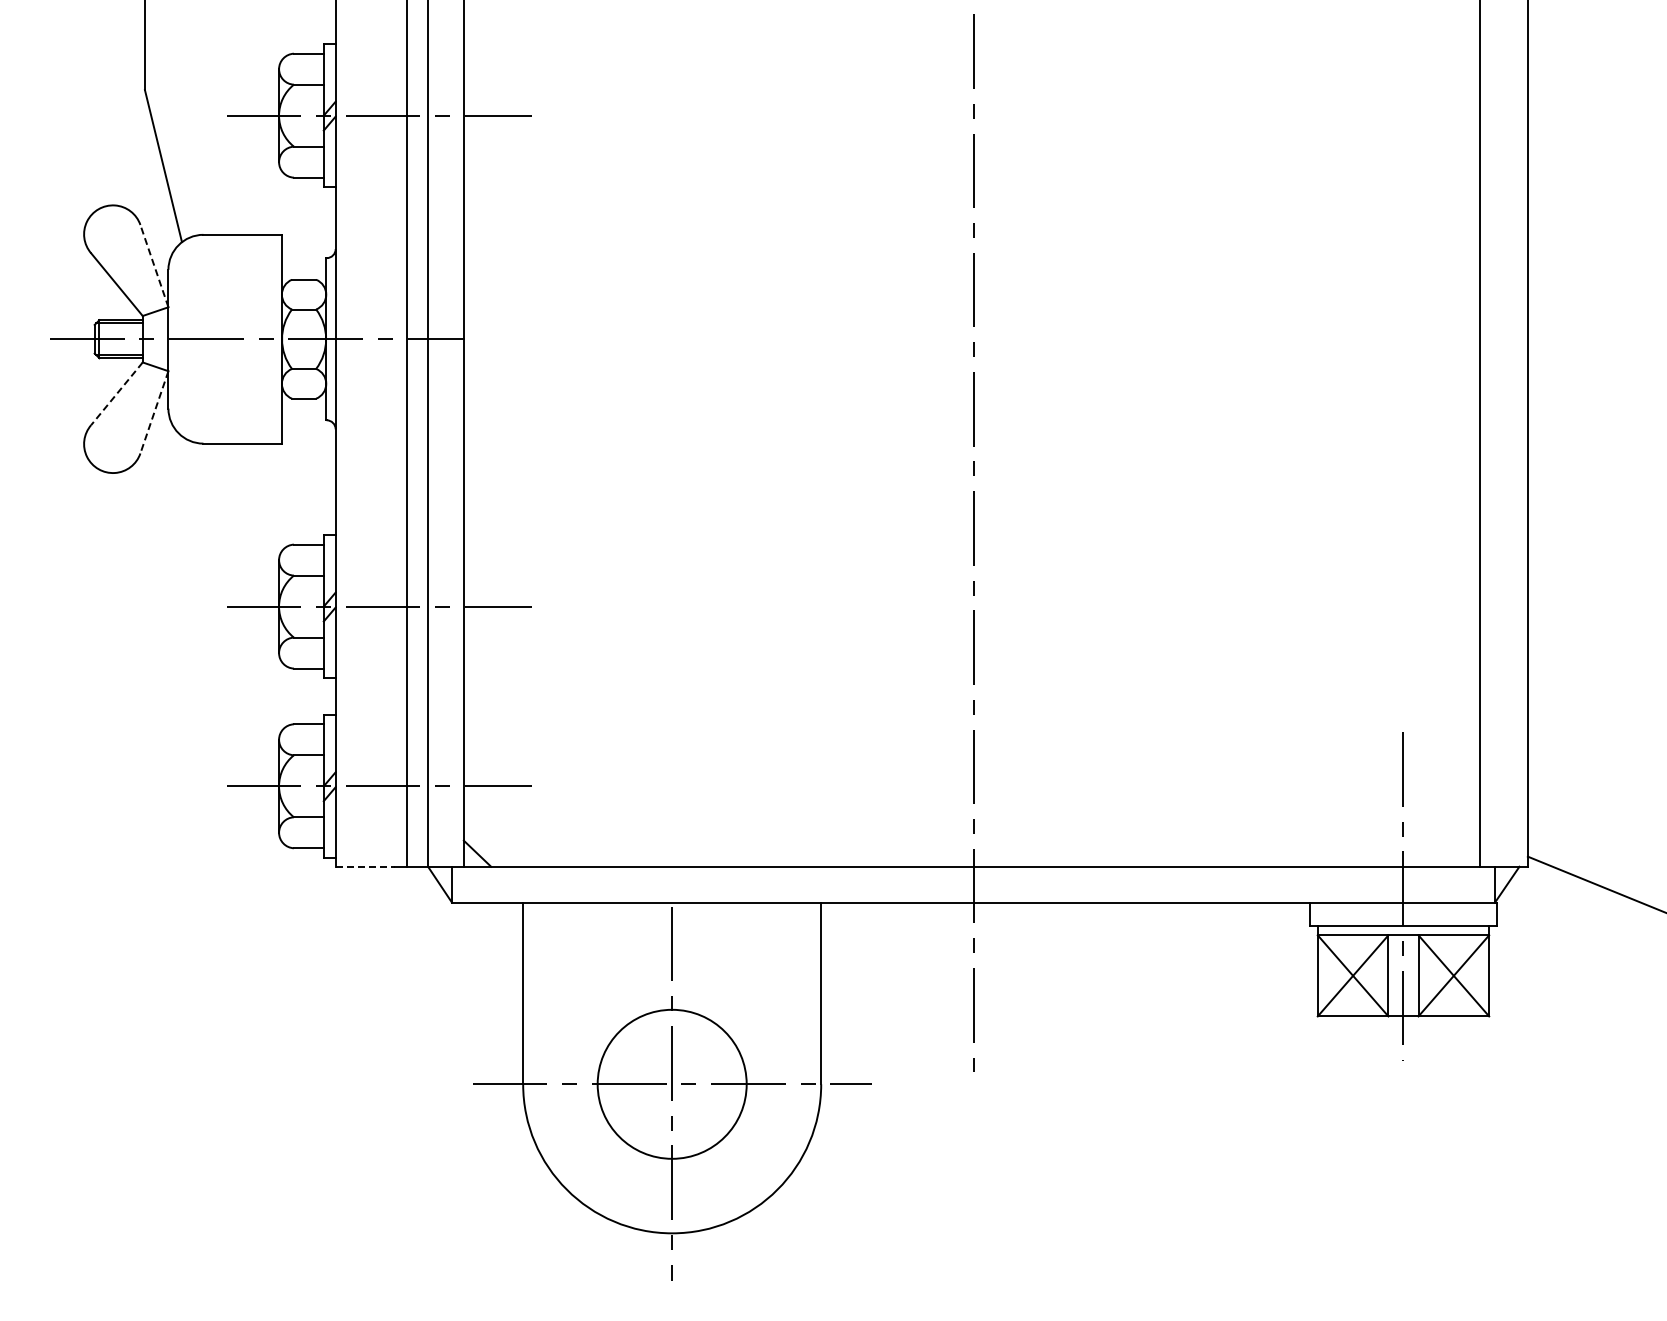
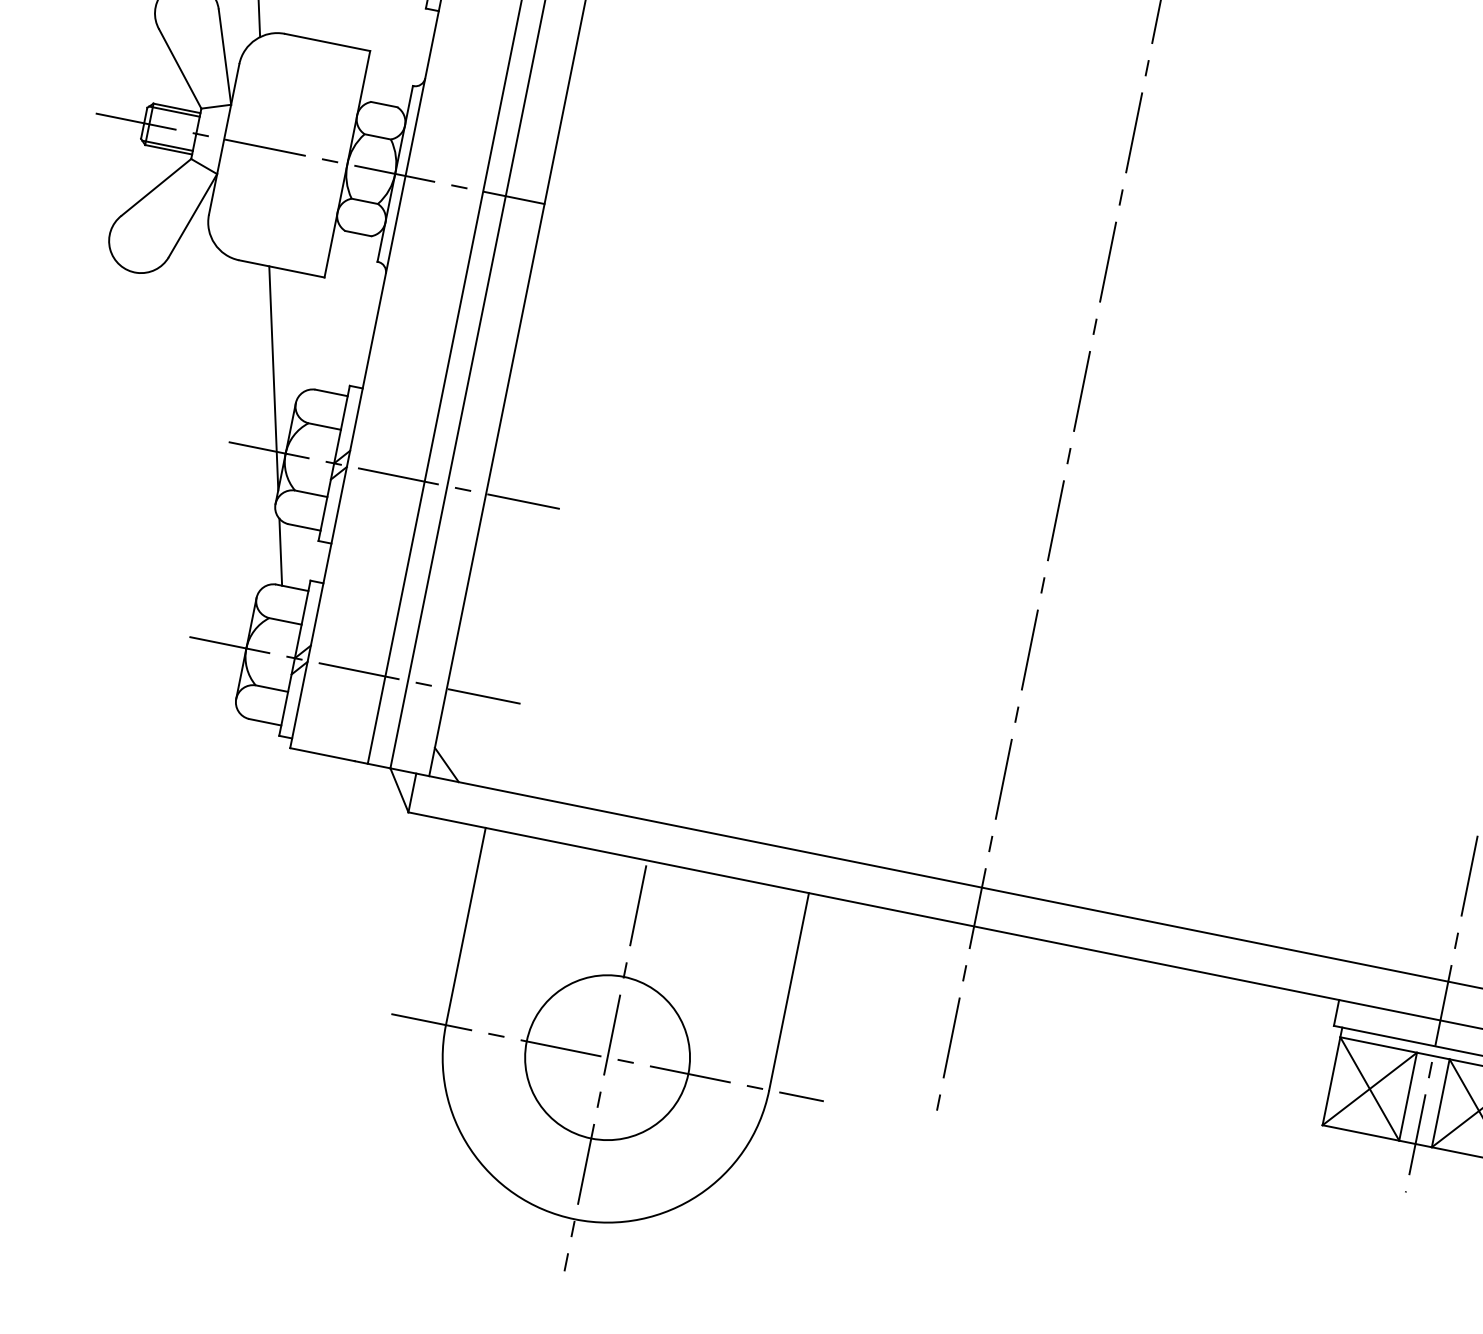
line: (154, 265) -> (225, 56), dashed -> solid
line: (116, 393) -> (155, 186), dashed -> solid
line: (154, 412) -> (193, 215), dashed -> solid
line: (255, 541) -> (274, 377), added
line: (292, 694) -> (281, 551), added
line: (365, 866) -> (322, 754), dashed -> solid

